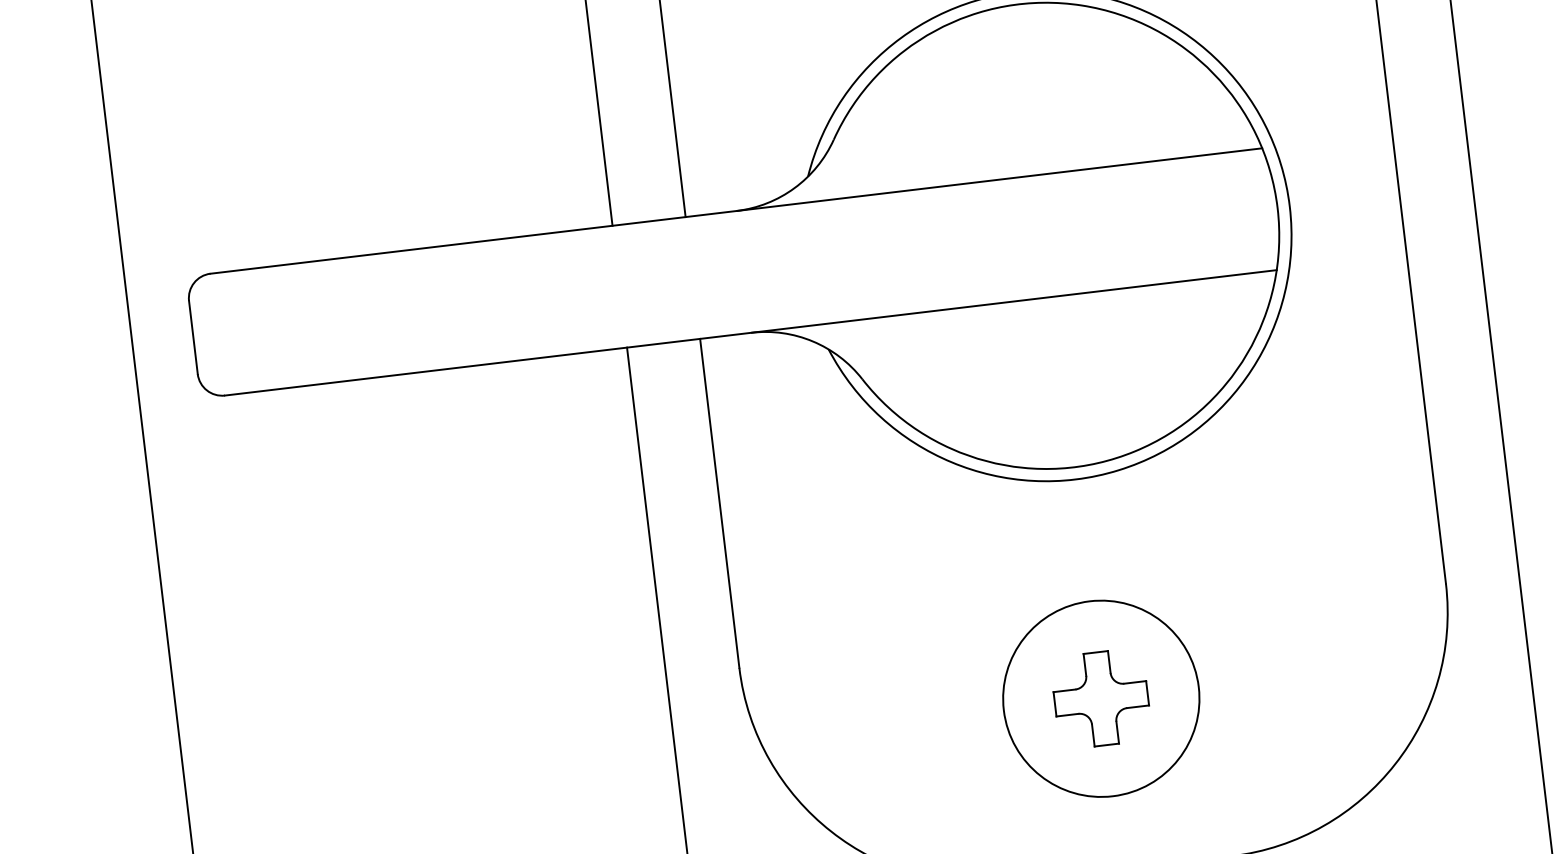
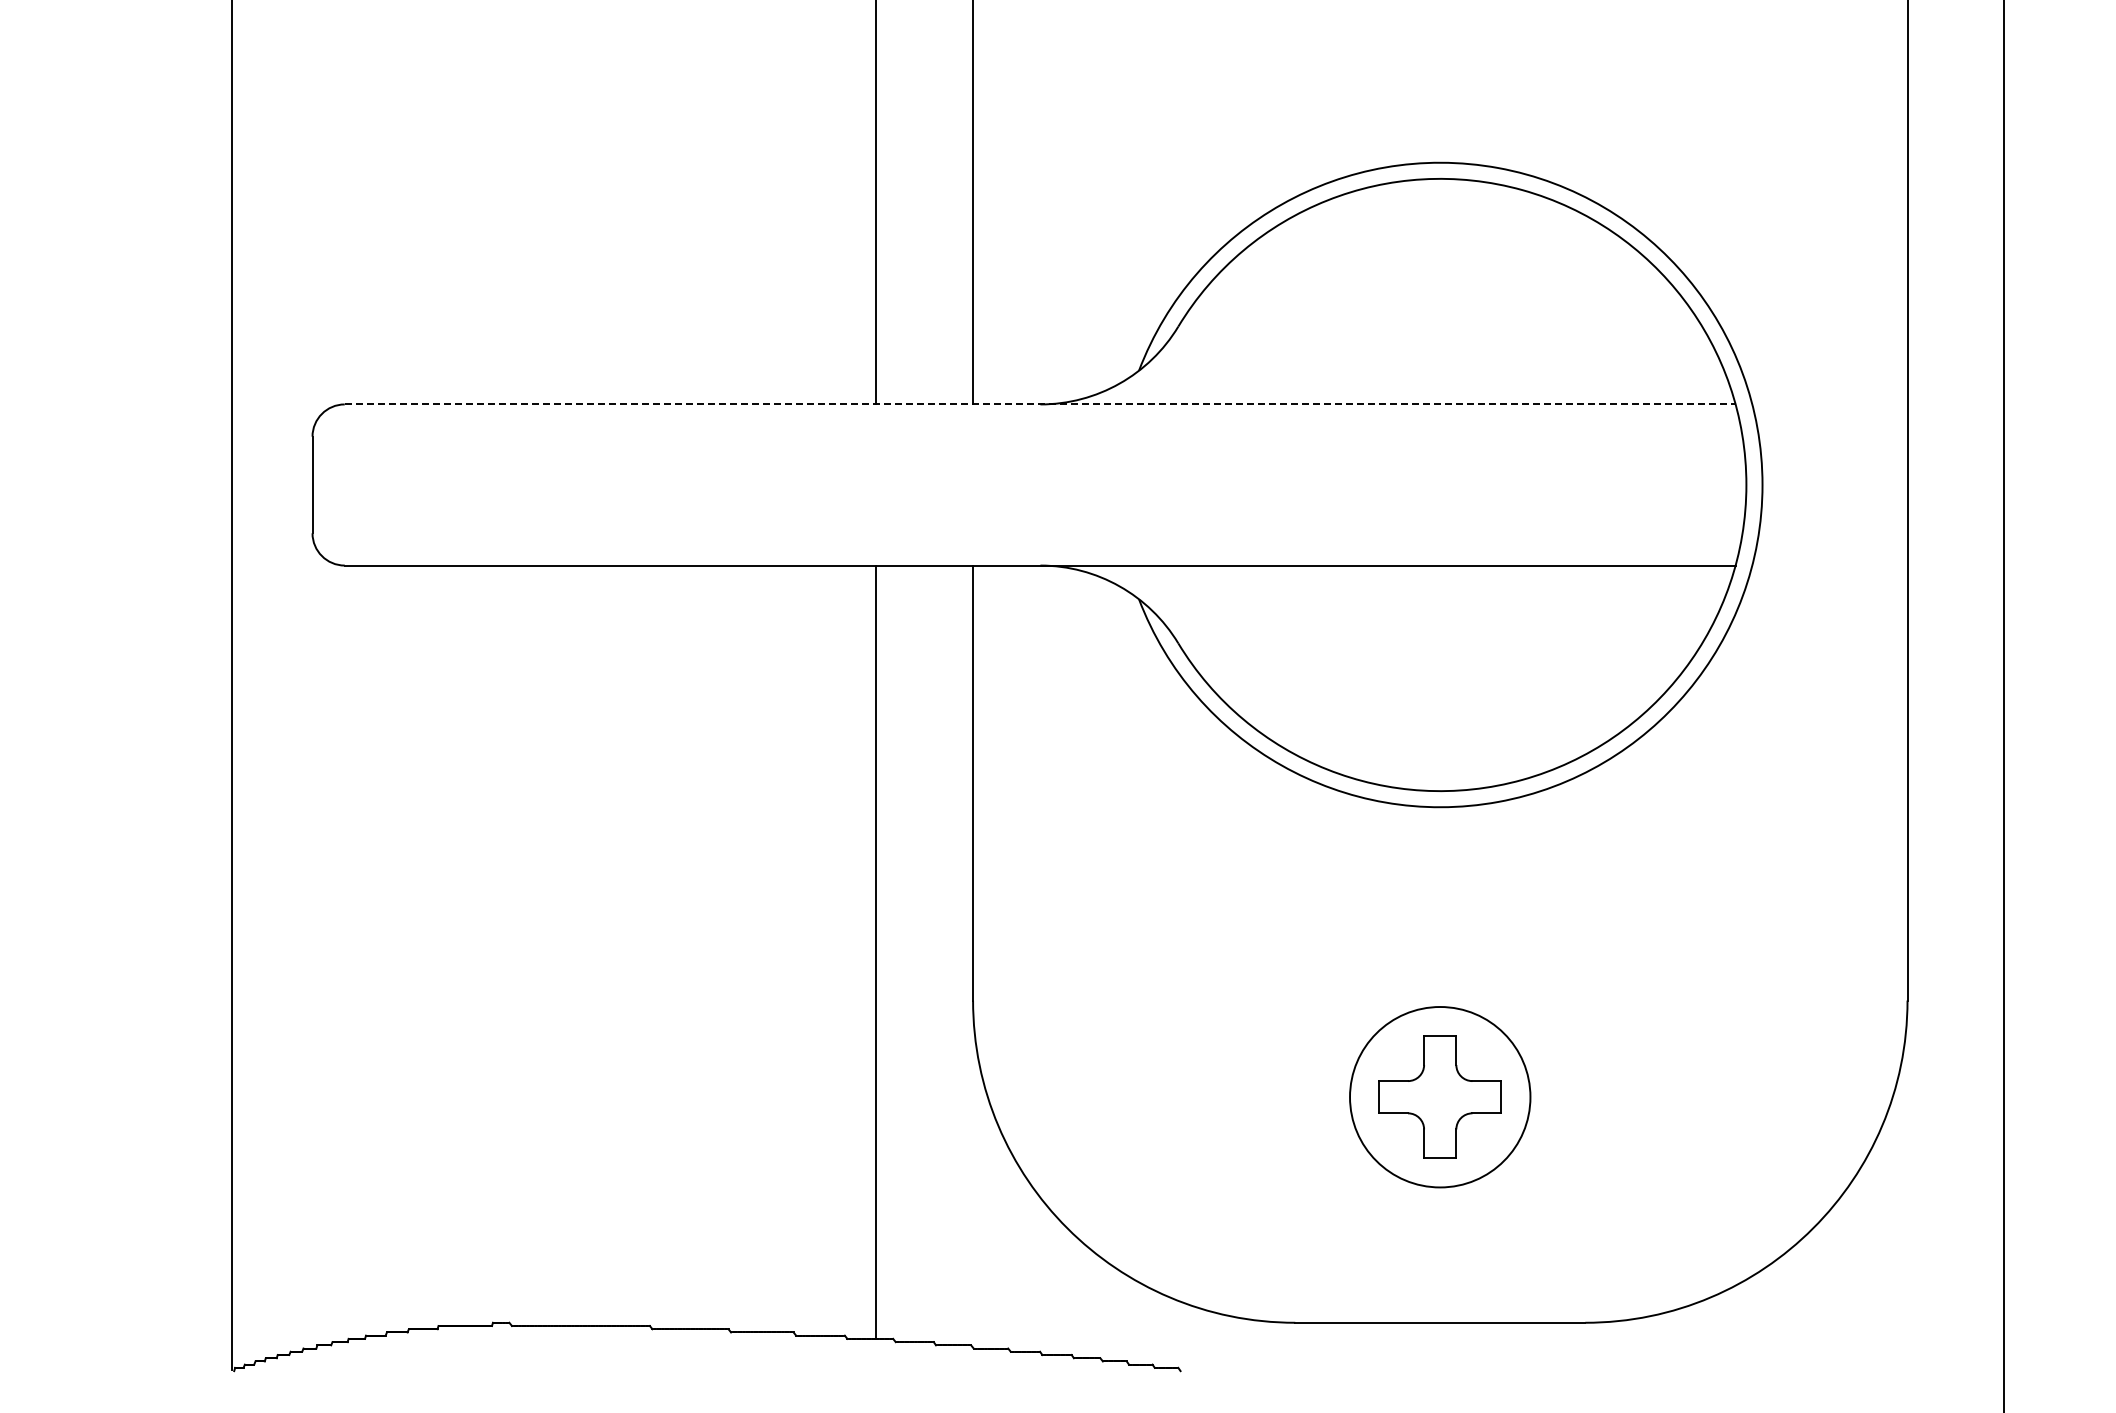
line: (736, 211) -> (1040, 404), solid -> dashed
circle: (1101, 698) -> (1440, 1097), size x0.7

